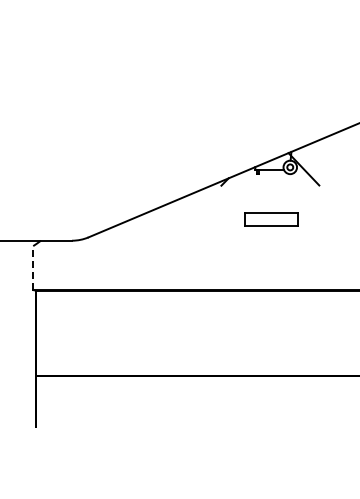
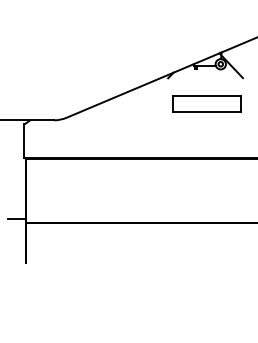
part: (271, 218) -> (206, 103), size x1.67
line: (33, 268) -> (24, 141), dashed -> solid
line: (24, 369) -> (17, 218), added

